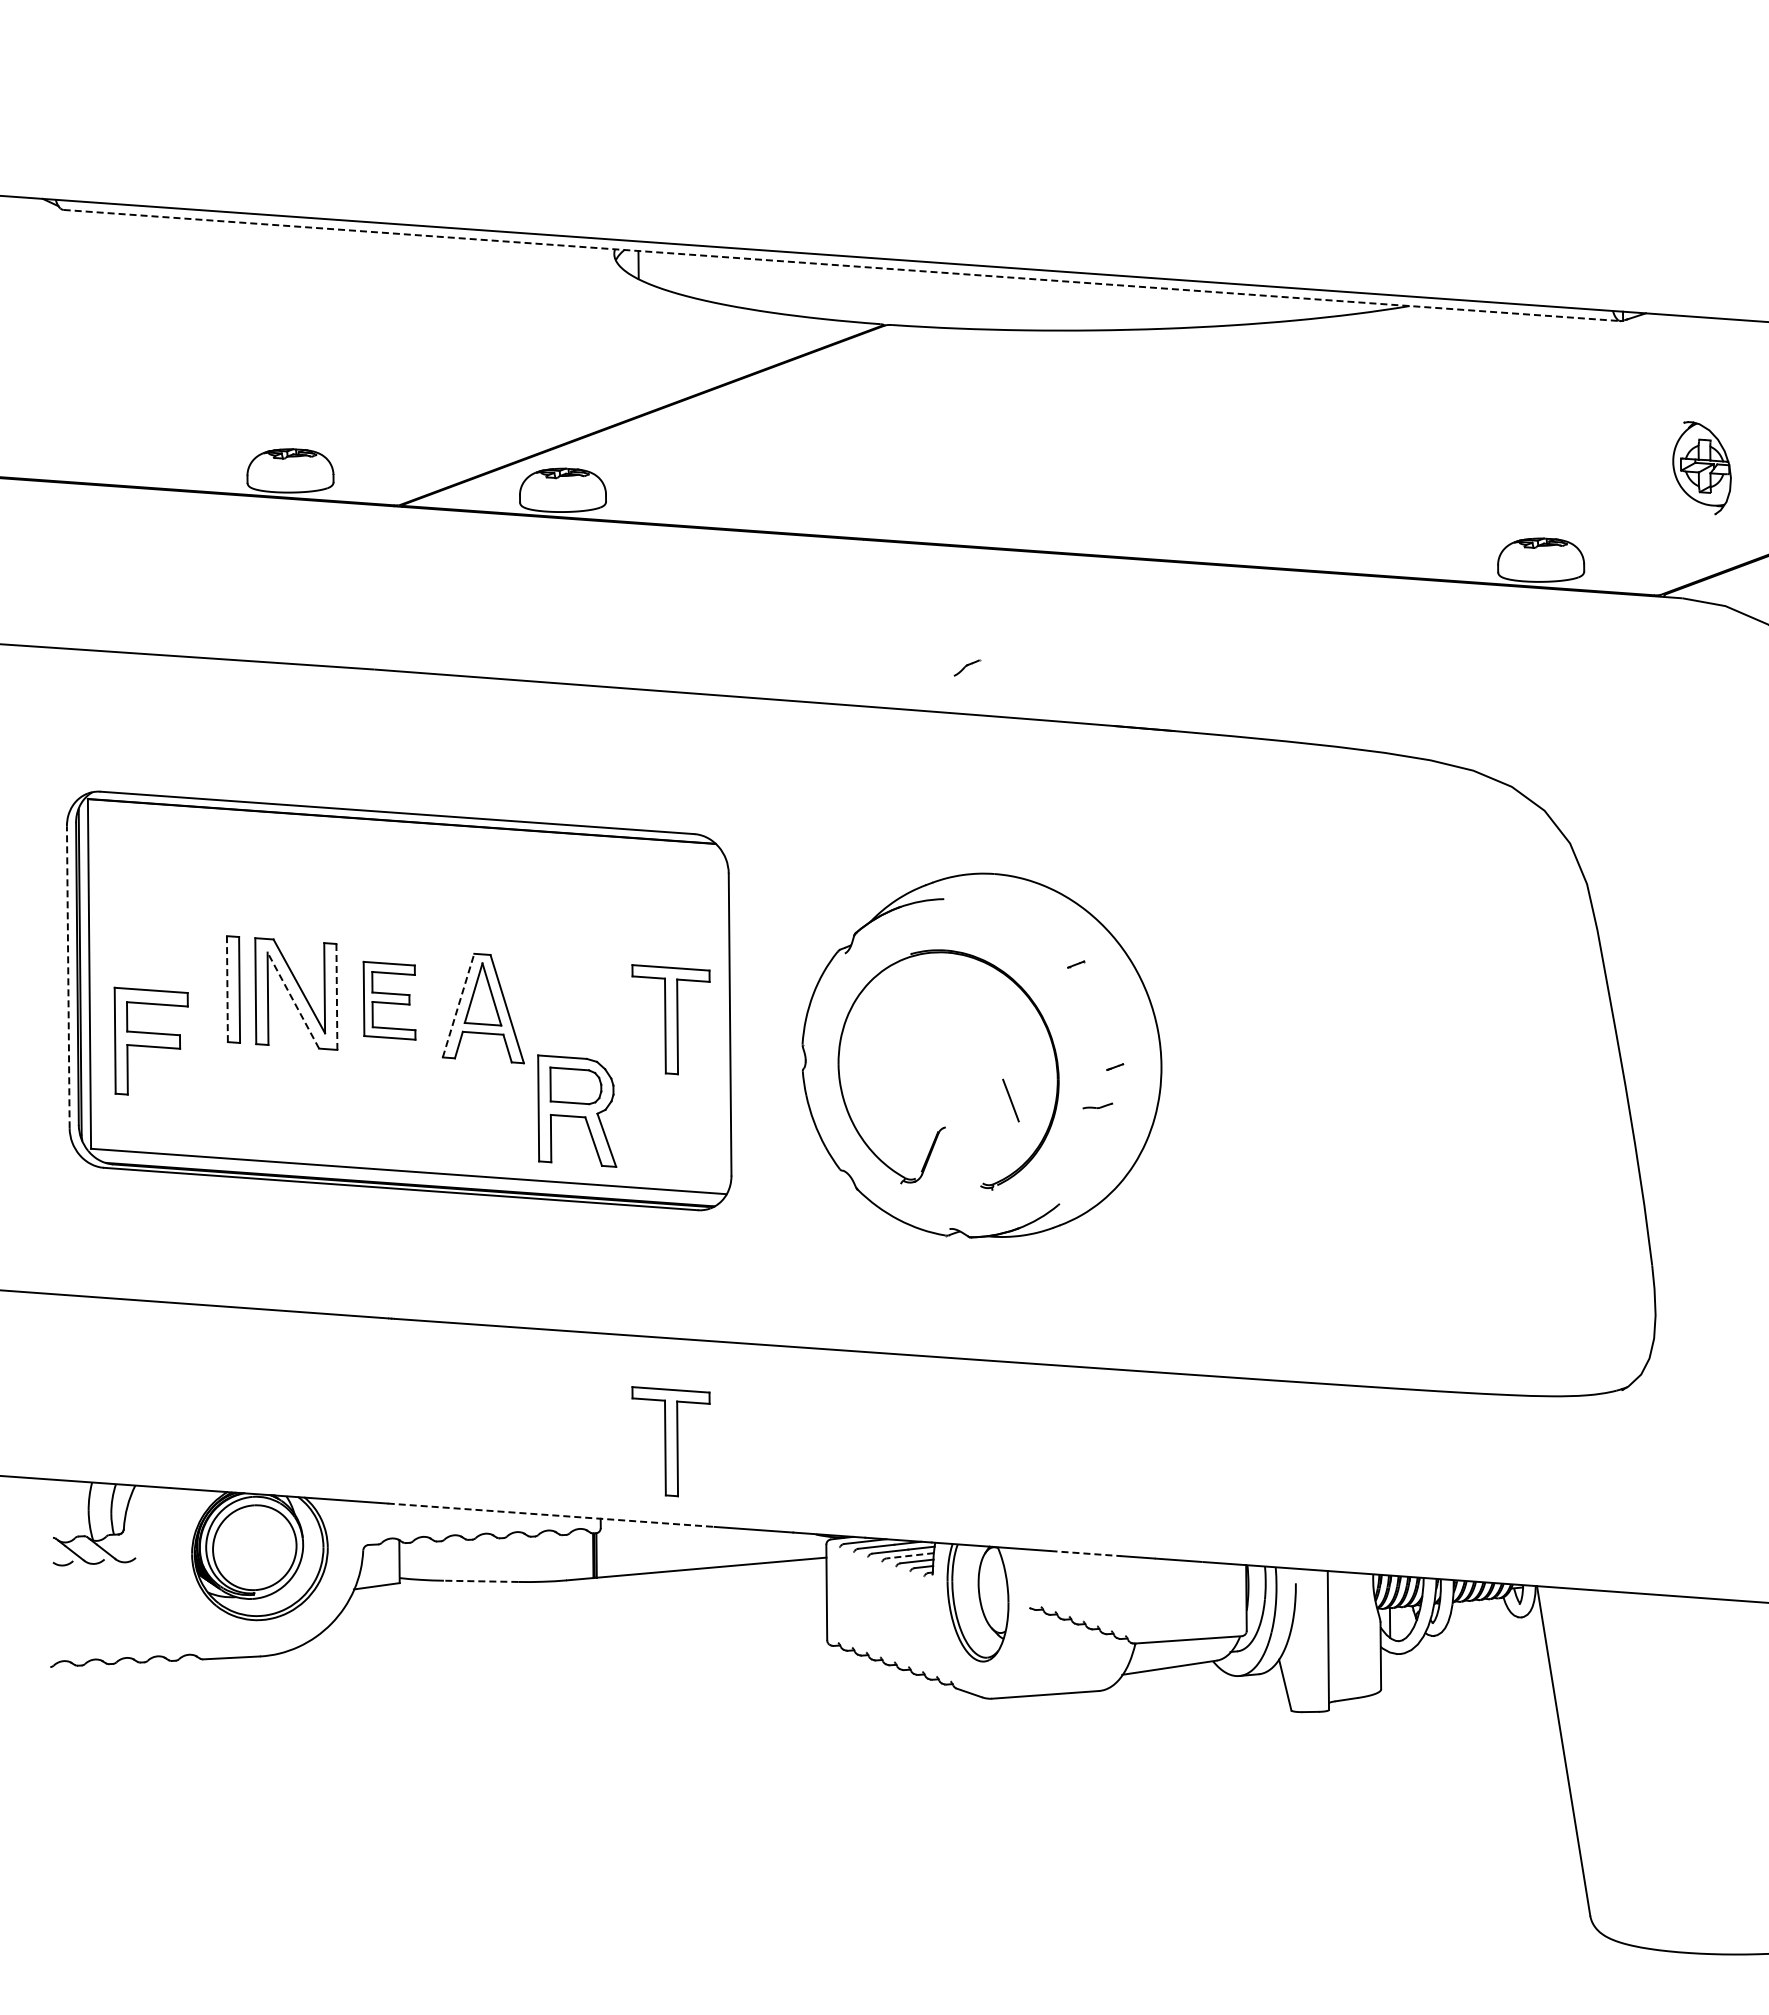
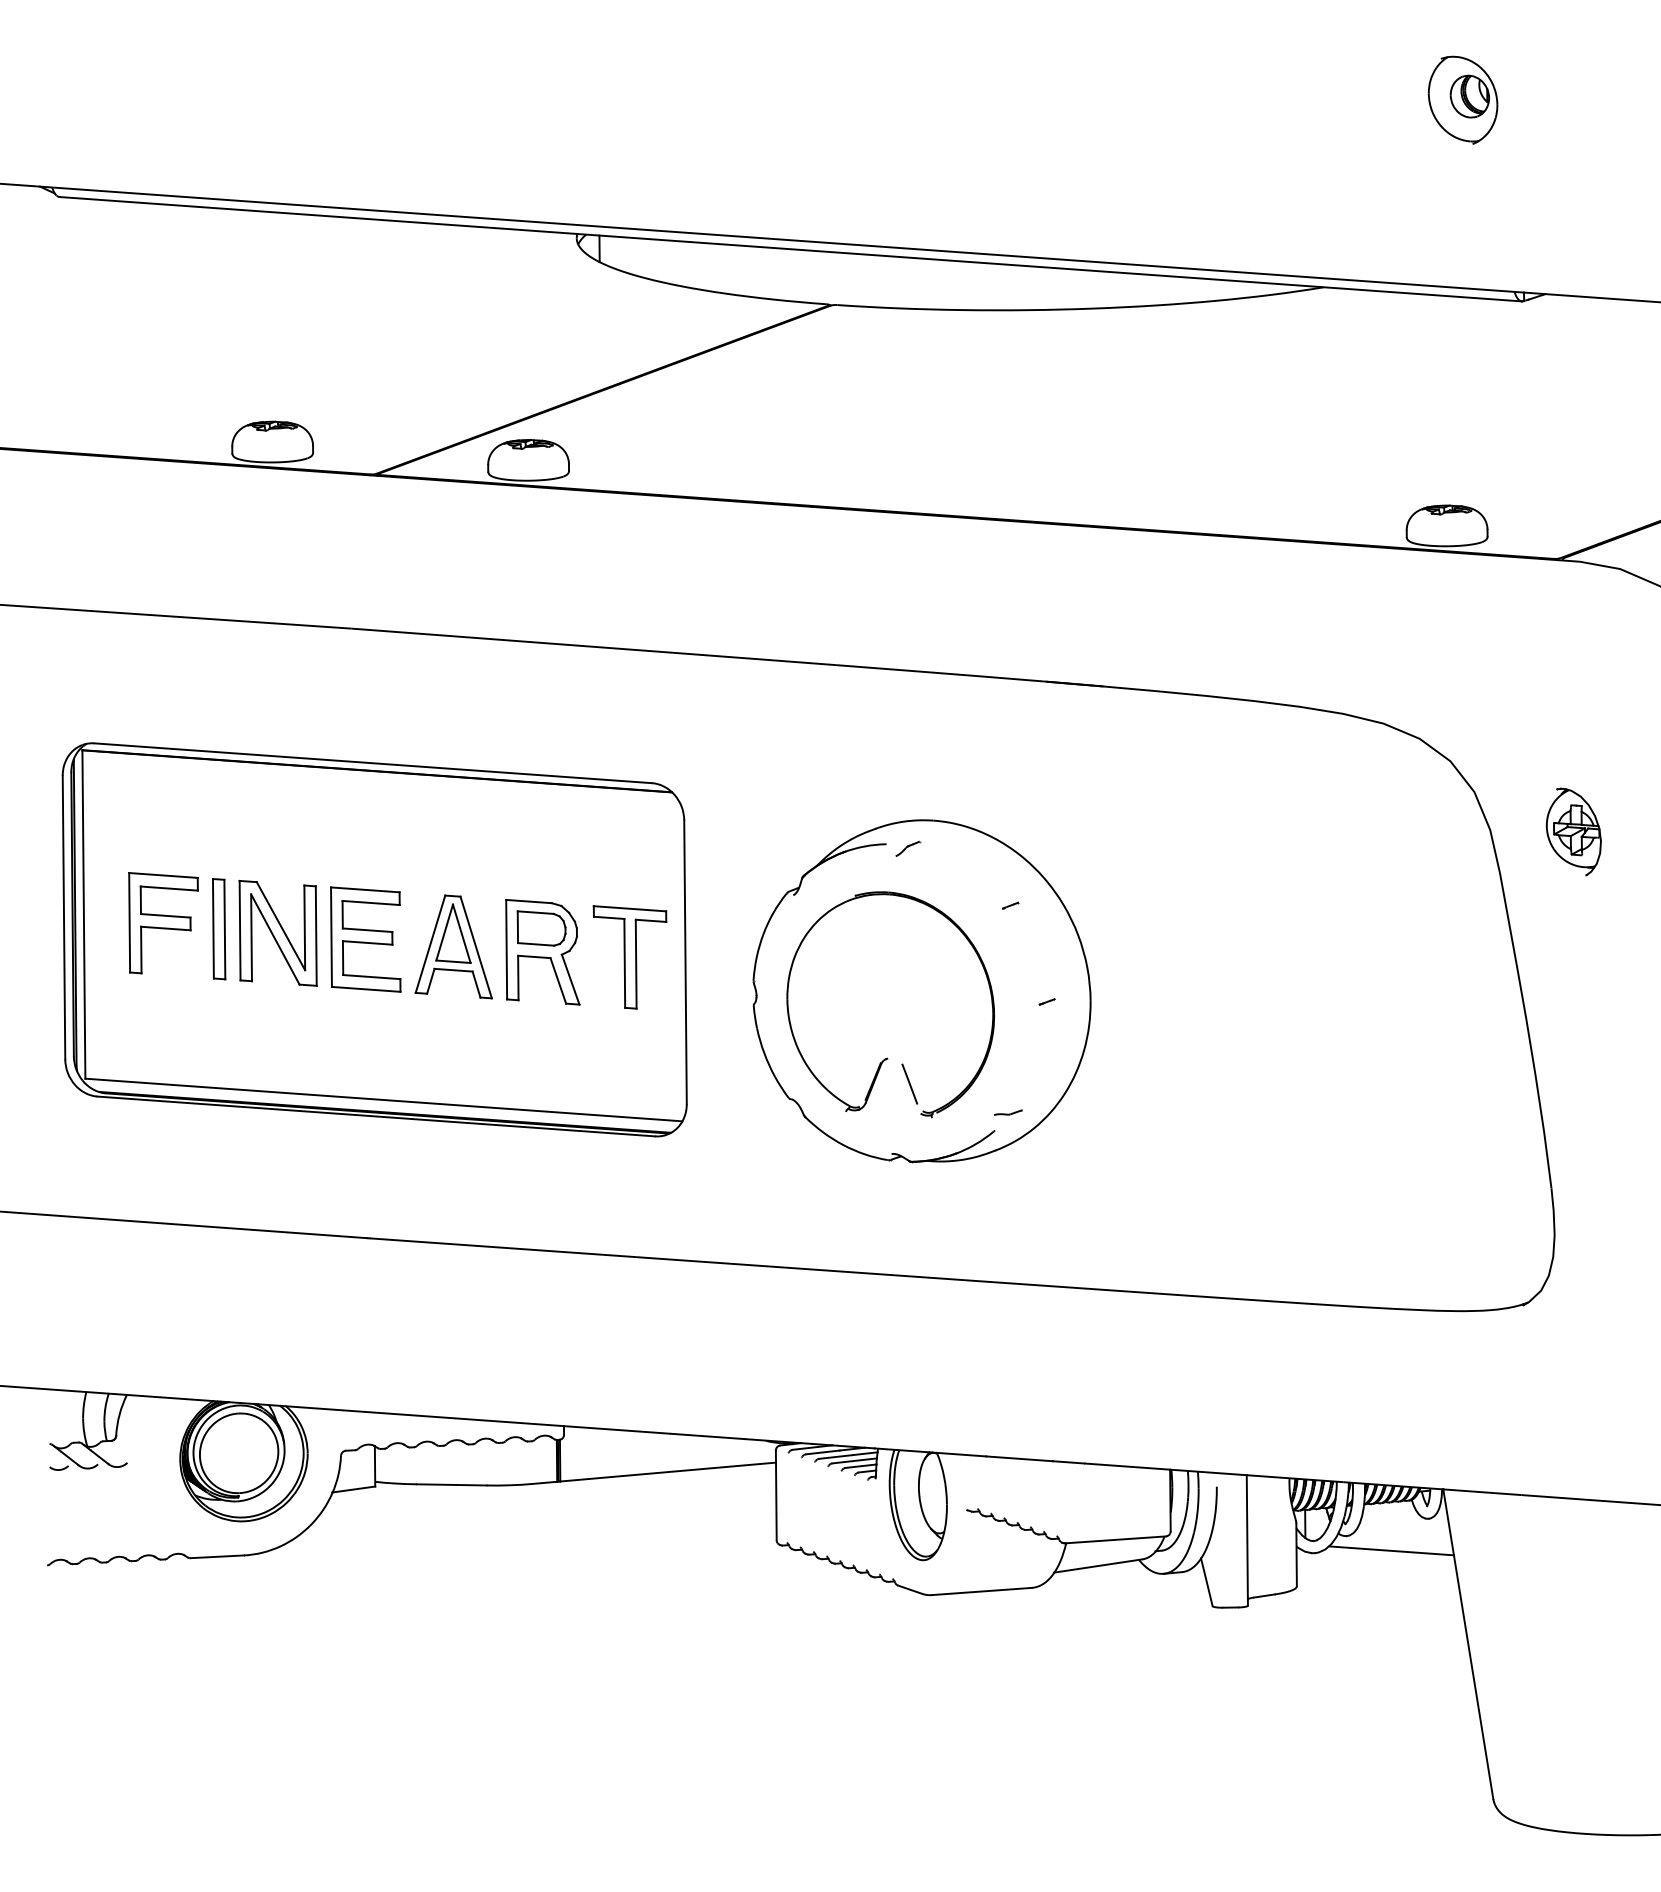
part: (1557, 106) -> (1462, 99), added
line: (842, 265) -> (791, 249), dashed -> solid
part: (1701, 468) -> (1573, 832), moved
part: (967, 667) -> (908, 848), moved
line: (68, 977) -> (64, 917), dashed -> solid
line: (227, 989) -> (213, 929), dashed -> solid
line: (336, 996) -> (315, 935), dashed -> solid
line: (293, 1000) -> (275, 939), dashed -> solid
part: (389, 1000) -> (365, 939), size x1.43
line: (458, 1005) -> (430, 944), dashed -> solid
part: (150, 1040) -> (162, 922), moved
line: (1010, 1100) -> (909, 1084), moved
part: (1097, 1105) -> (1007, 1112), moved
part: (577, 1110) -> (543, 951), moved
part: (670, 1441) -> (629, 1353), removed
line: (553, 1515) -> (519, 1423), dashed -> solid
line: (1085, 1553) -> (1019, 1458), dashed -> solid
line: (910, 1555) -> (854, 1460), dashed -> solid
line: (480, 1581) -> (451, 1485), dashed -> solid
line: (1481, 1651) -> (1391, 1550), added

